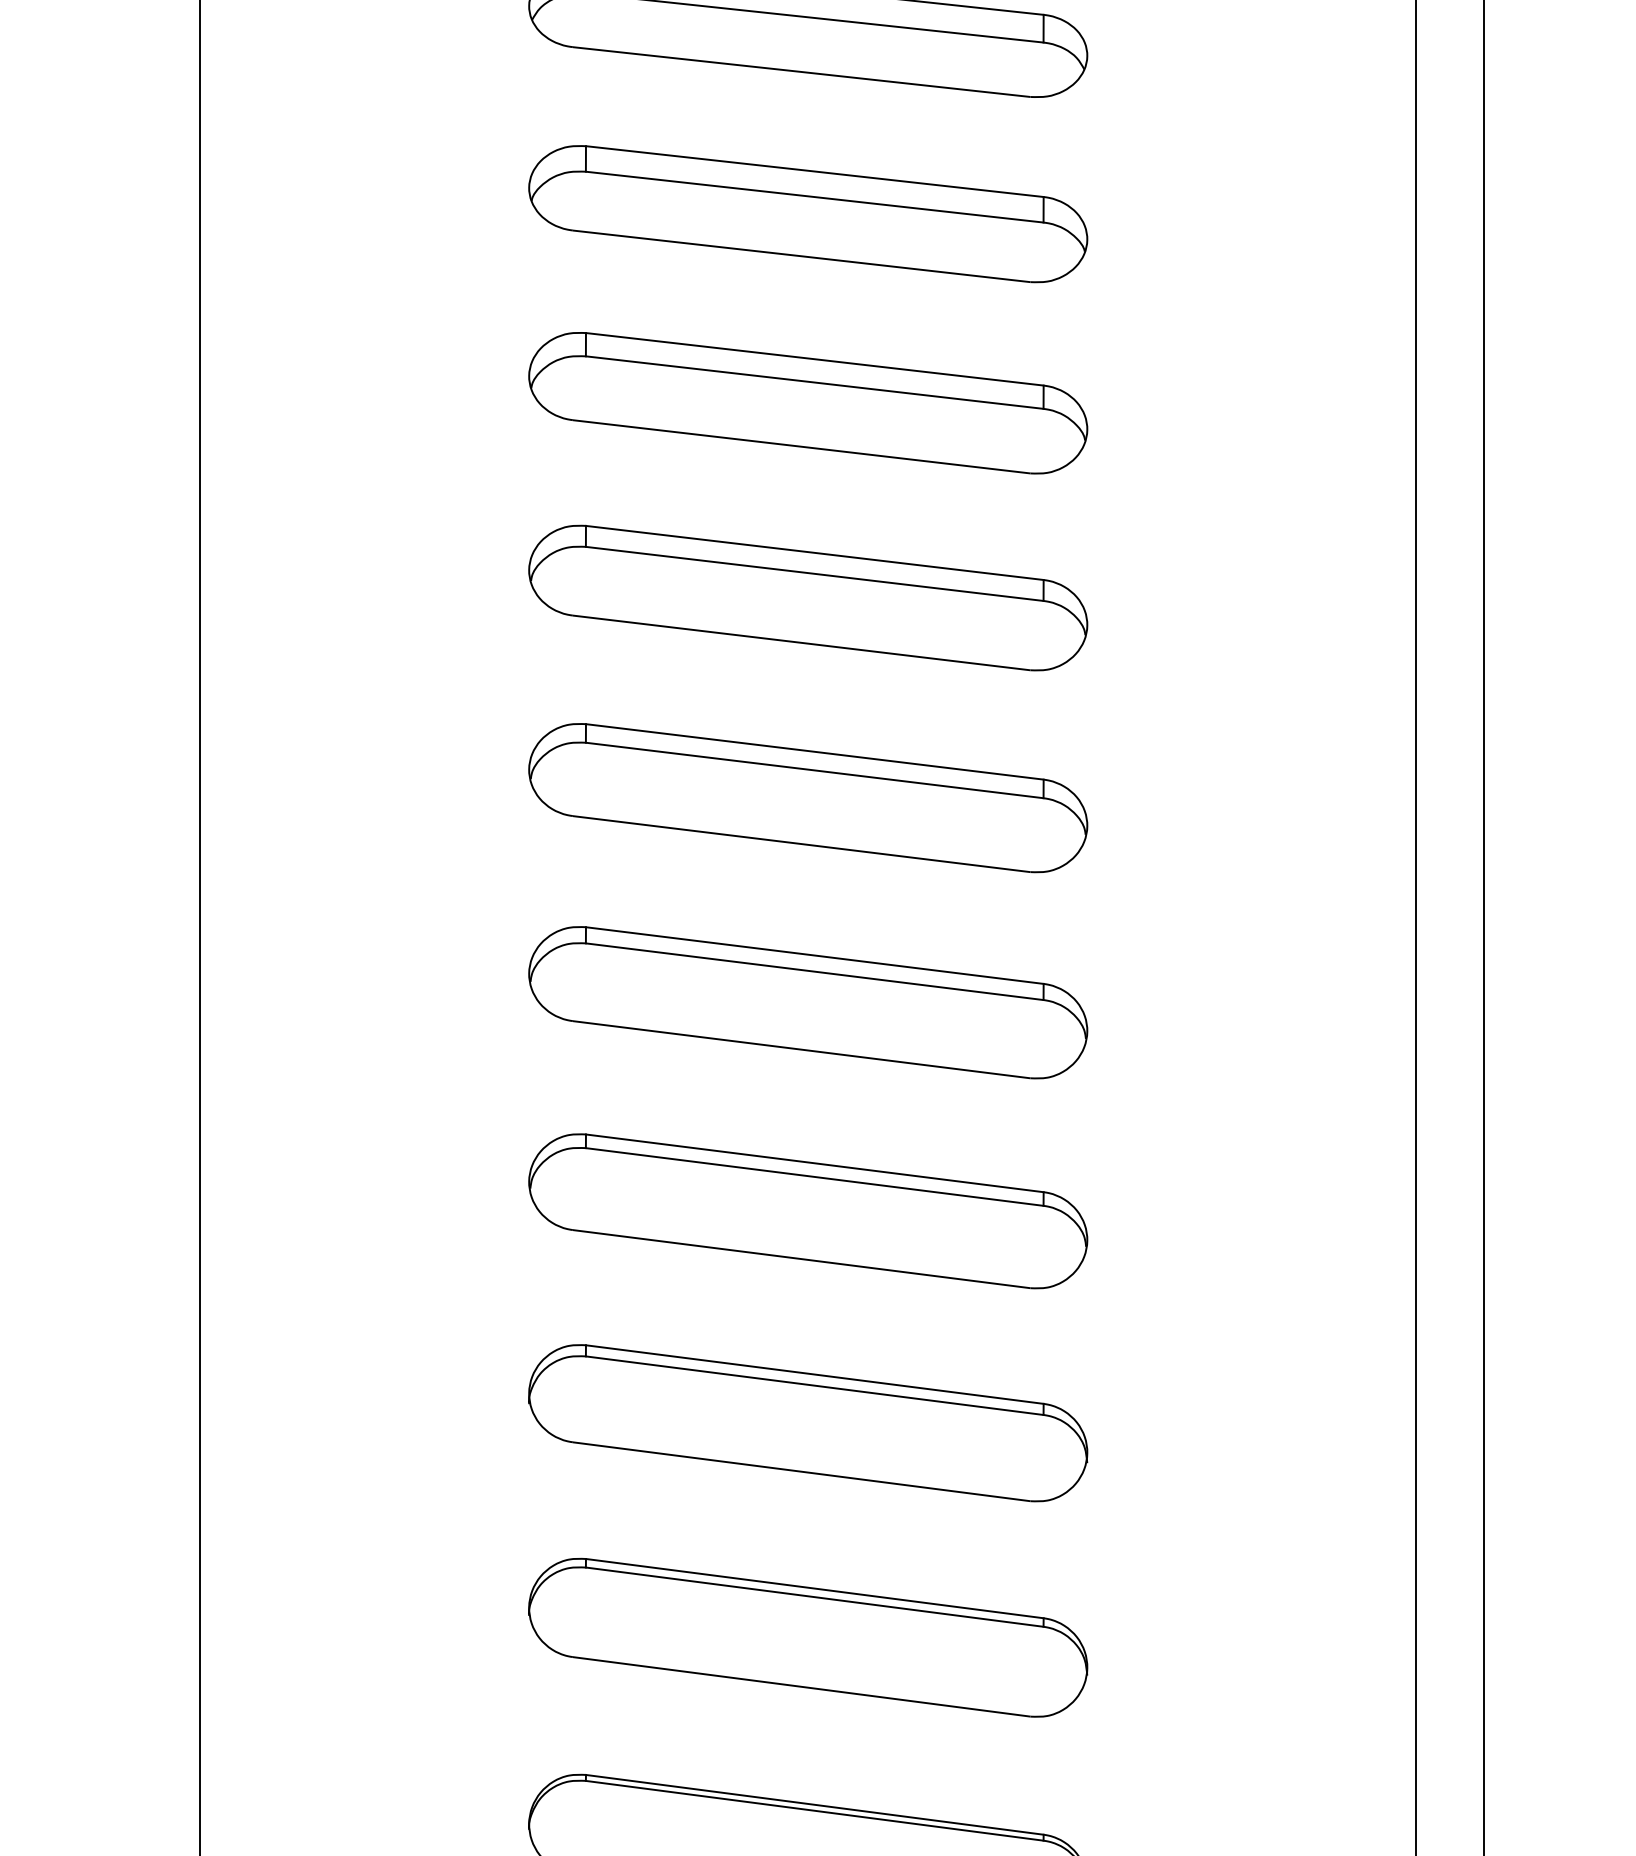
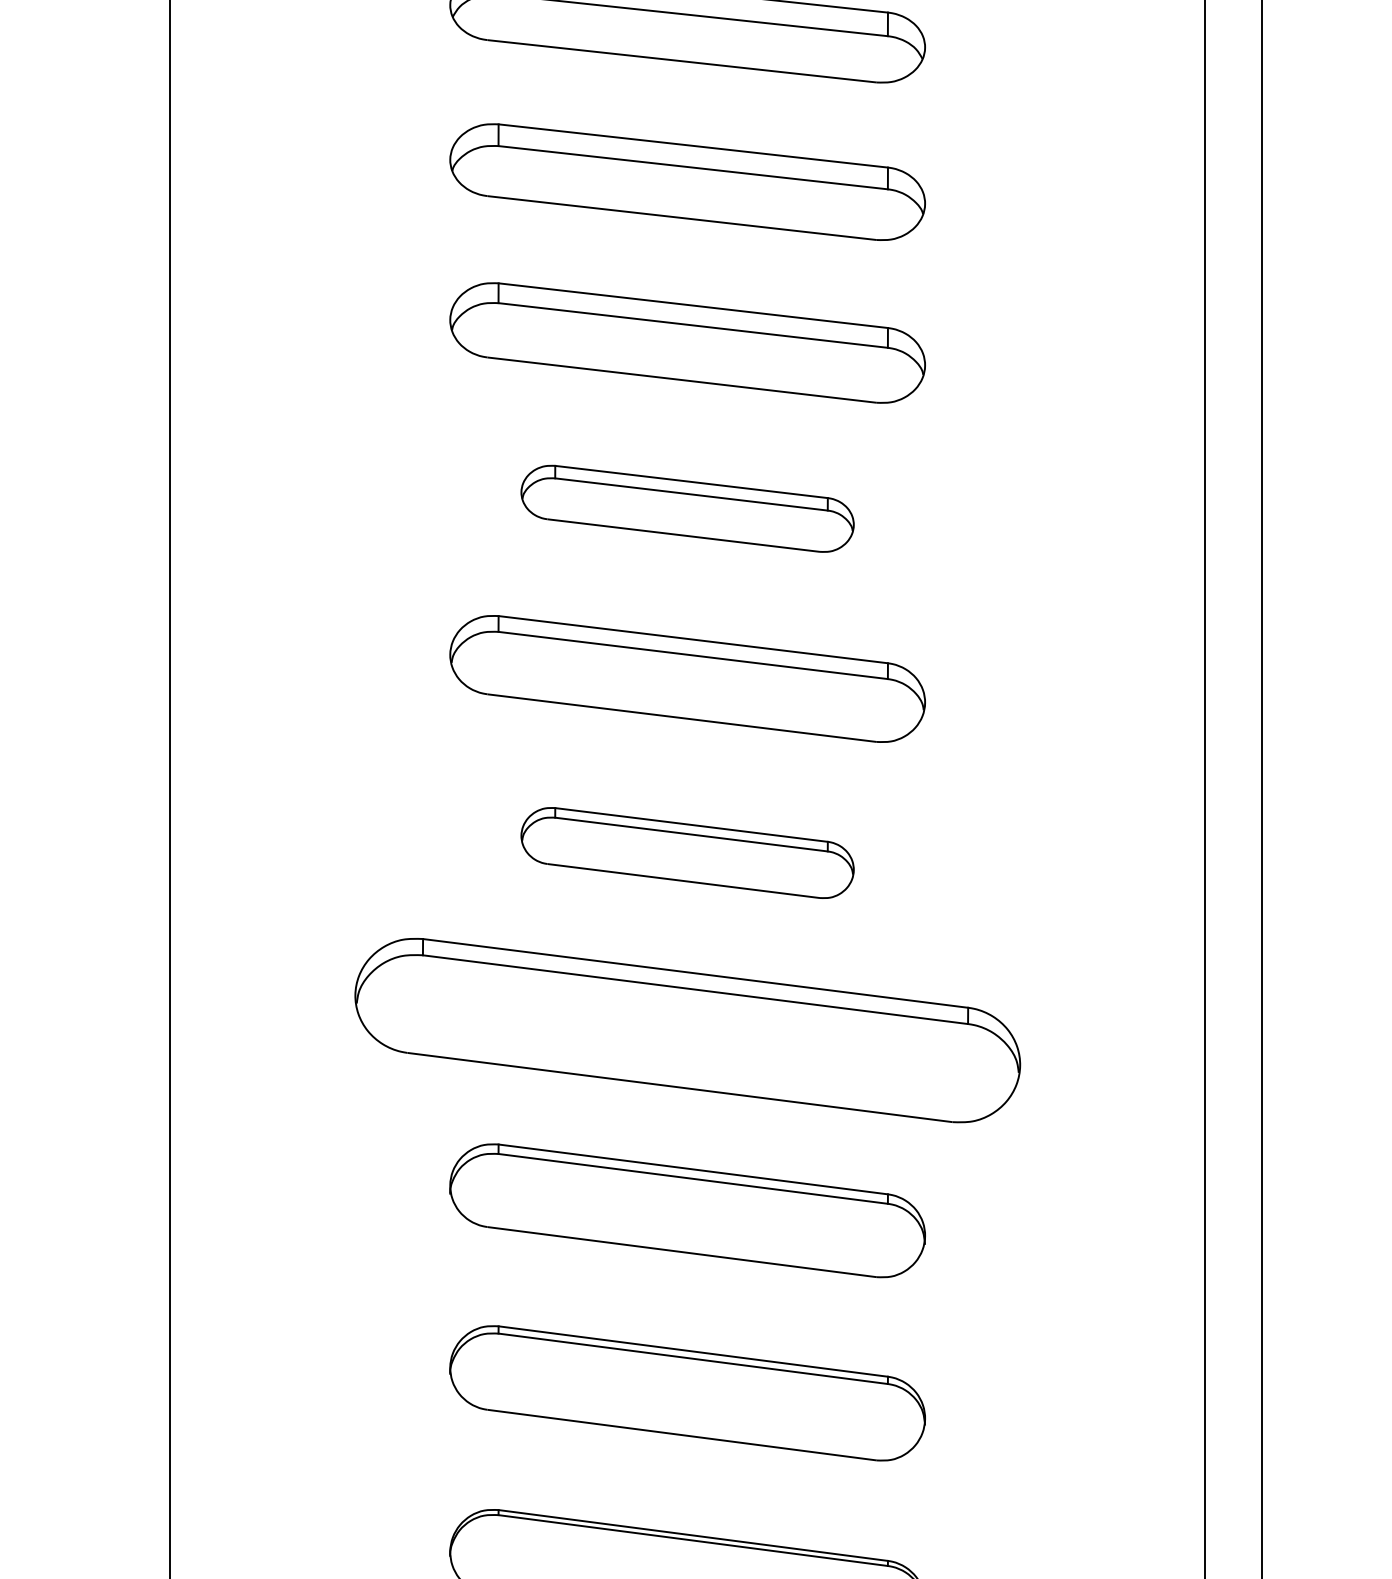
part: (808, 597) -> (687, 508), size x0.7
part: (808, 1002) -> (687, 852), size x0.7
part: (808, 1211) -> (687, 1030), size x1.4

